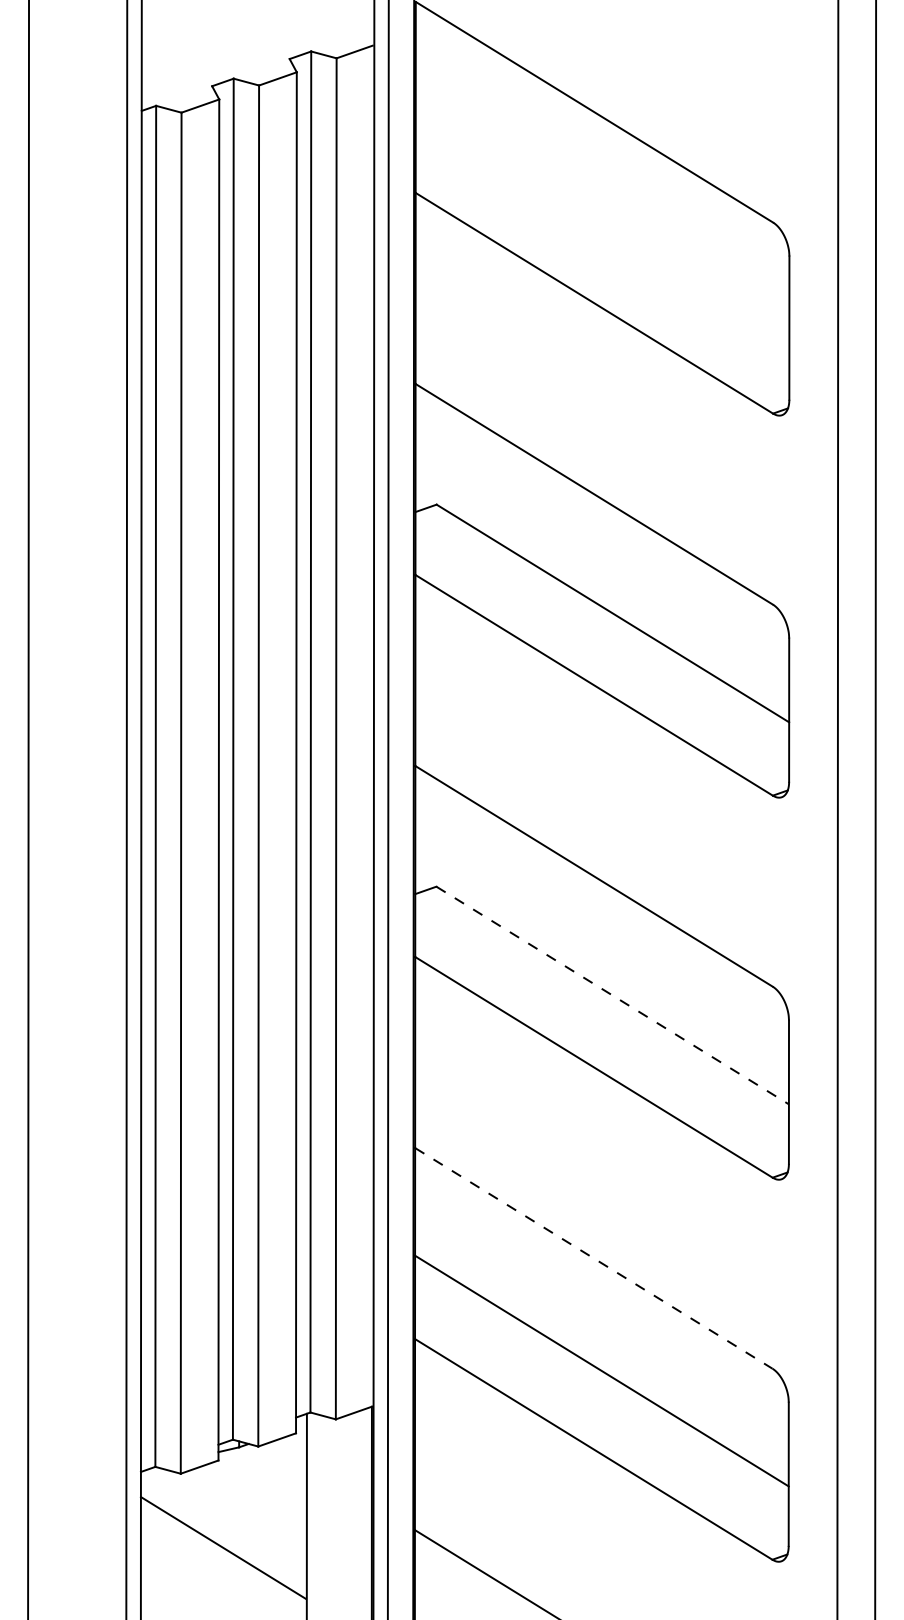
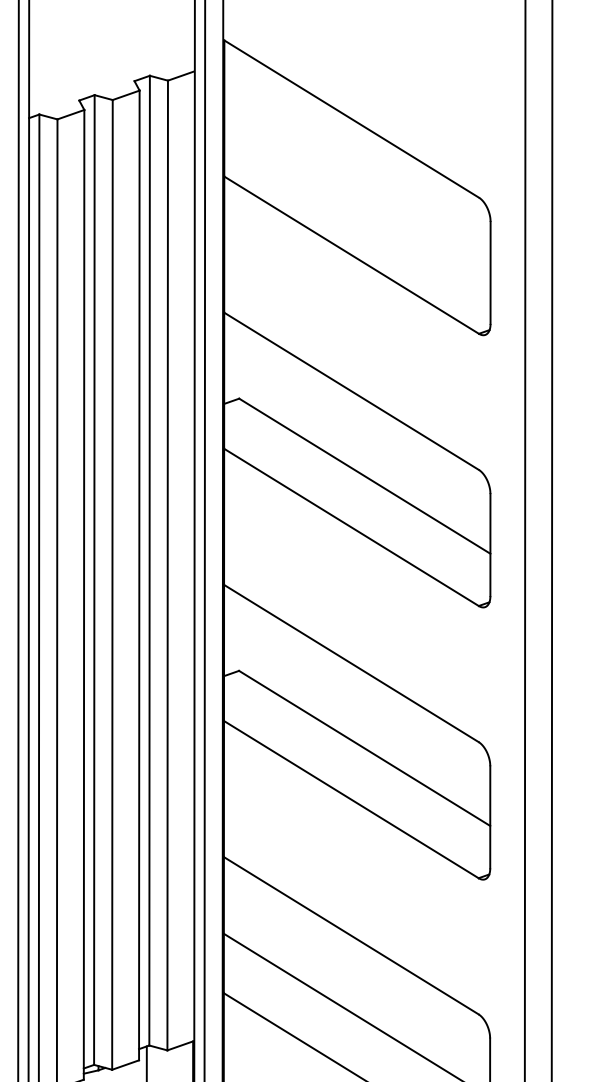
line: (613, 995) -> (365, 748), dashed -> solid
line: (594, 1258) -> (351, 935), dashed -> solid

